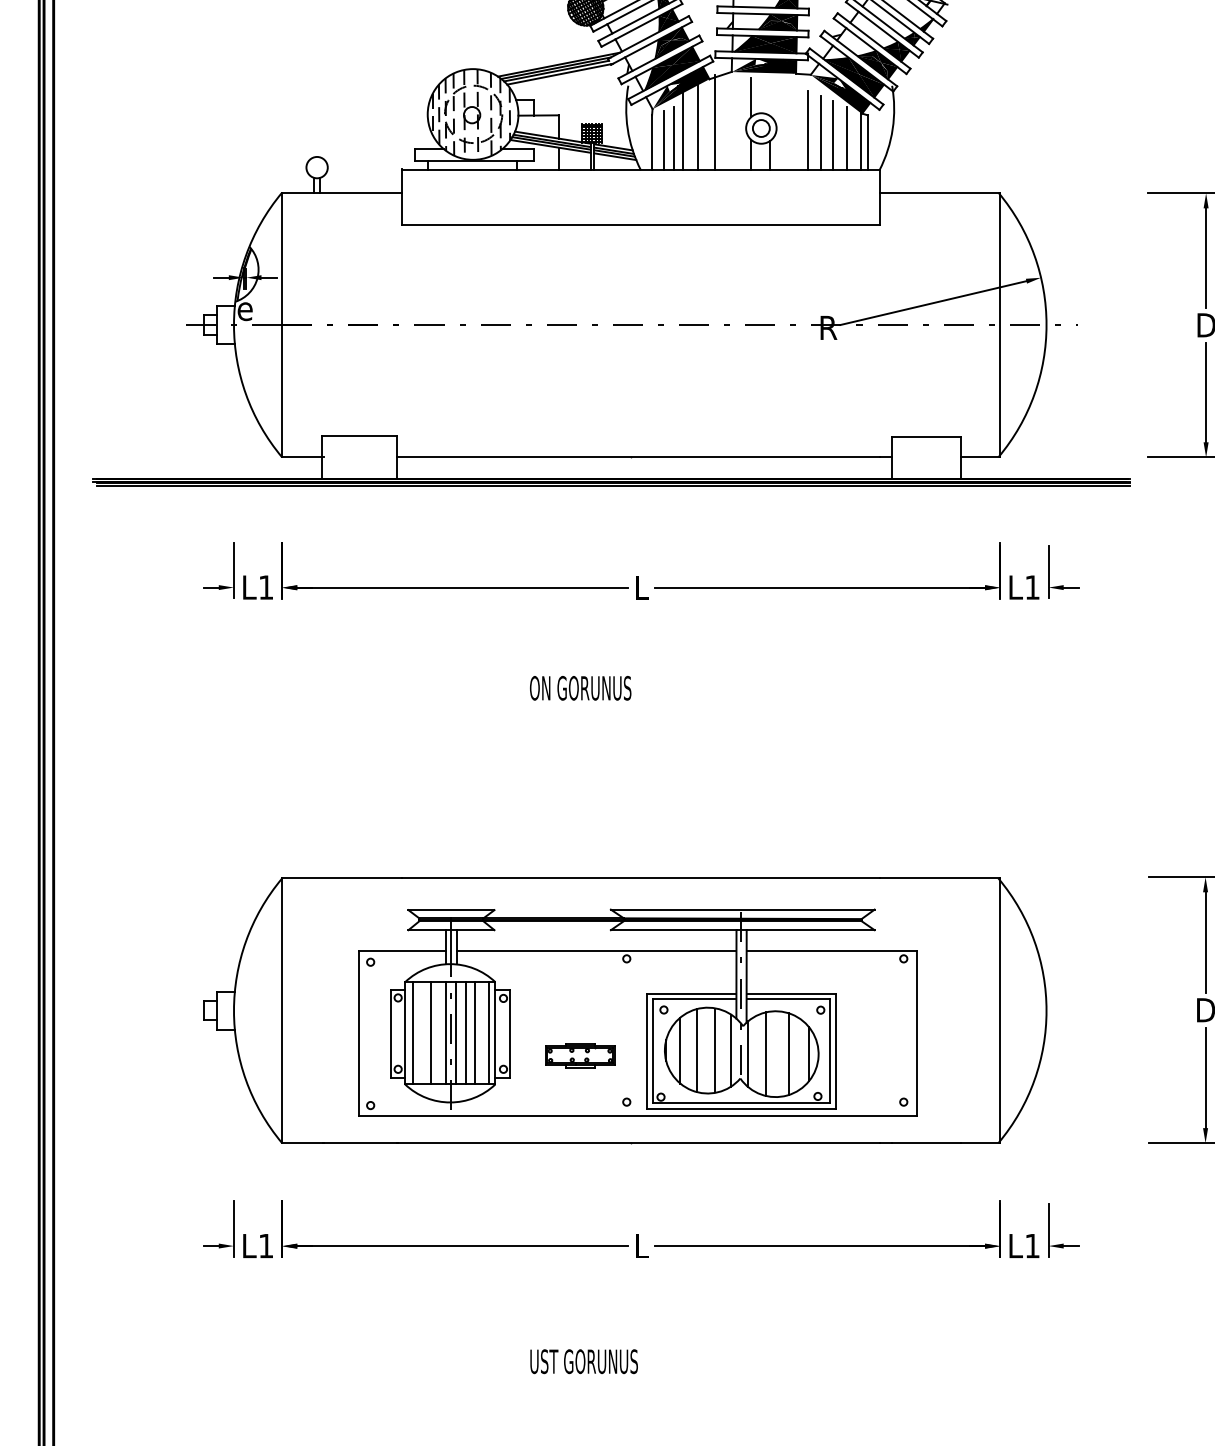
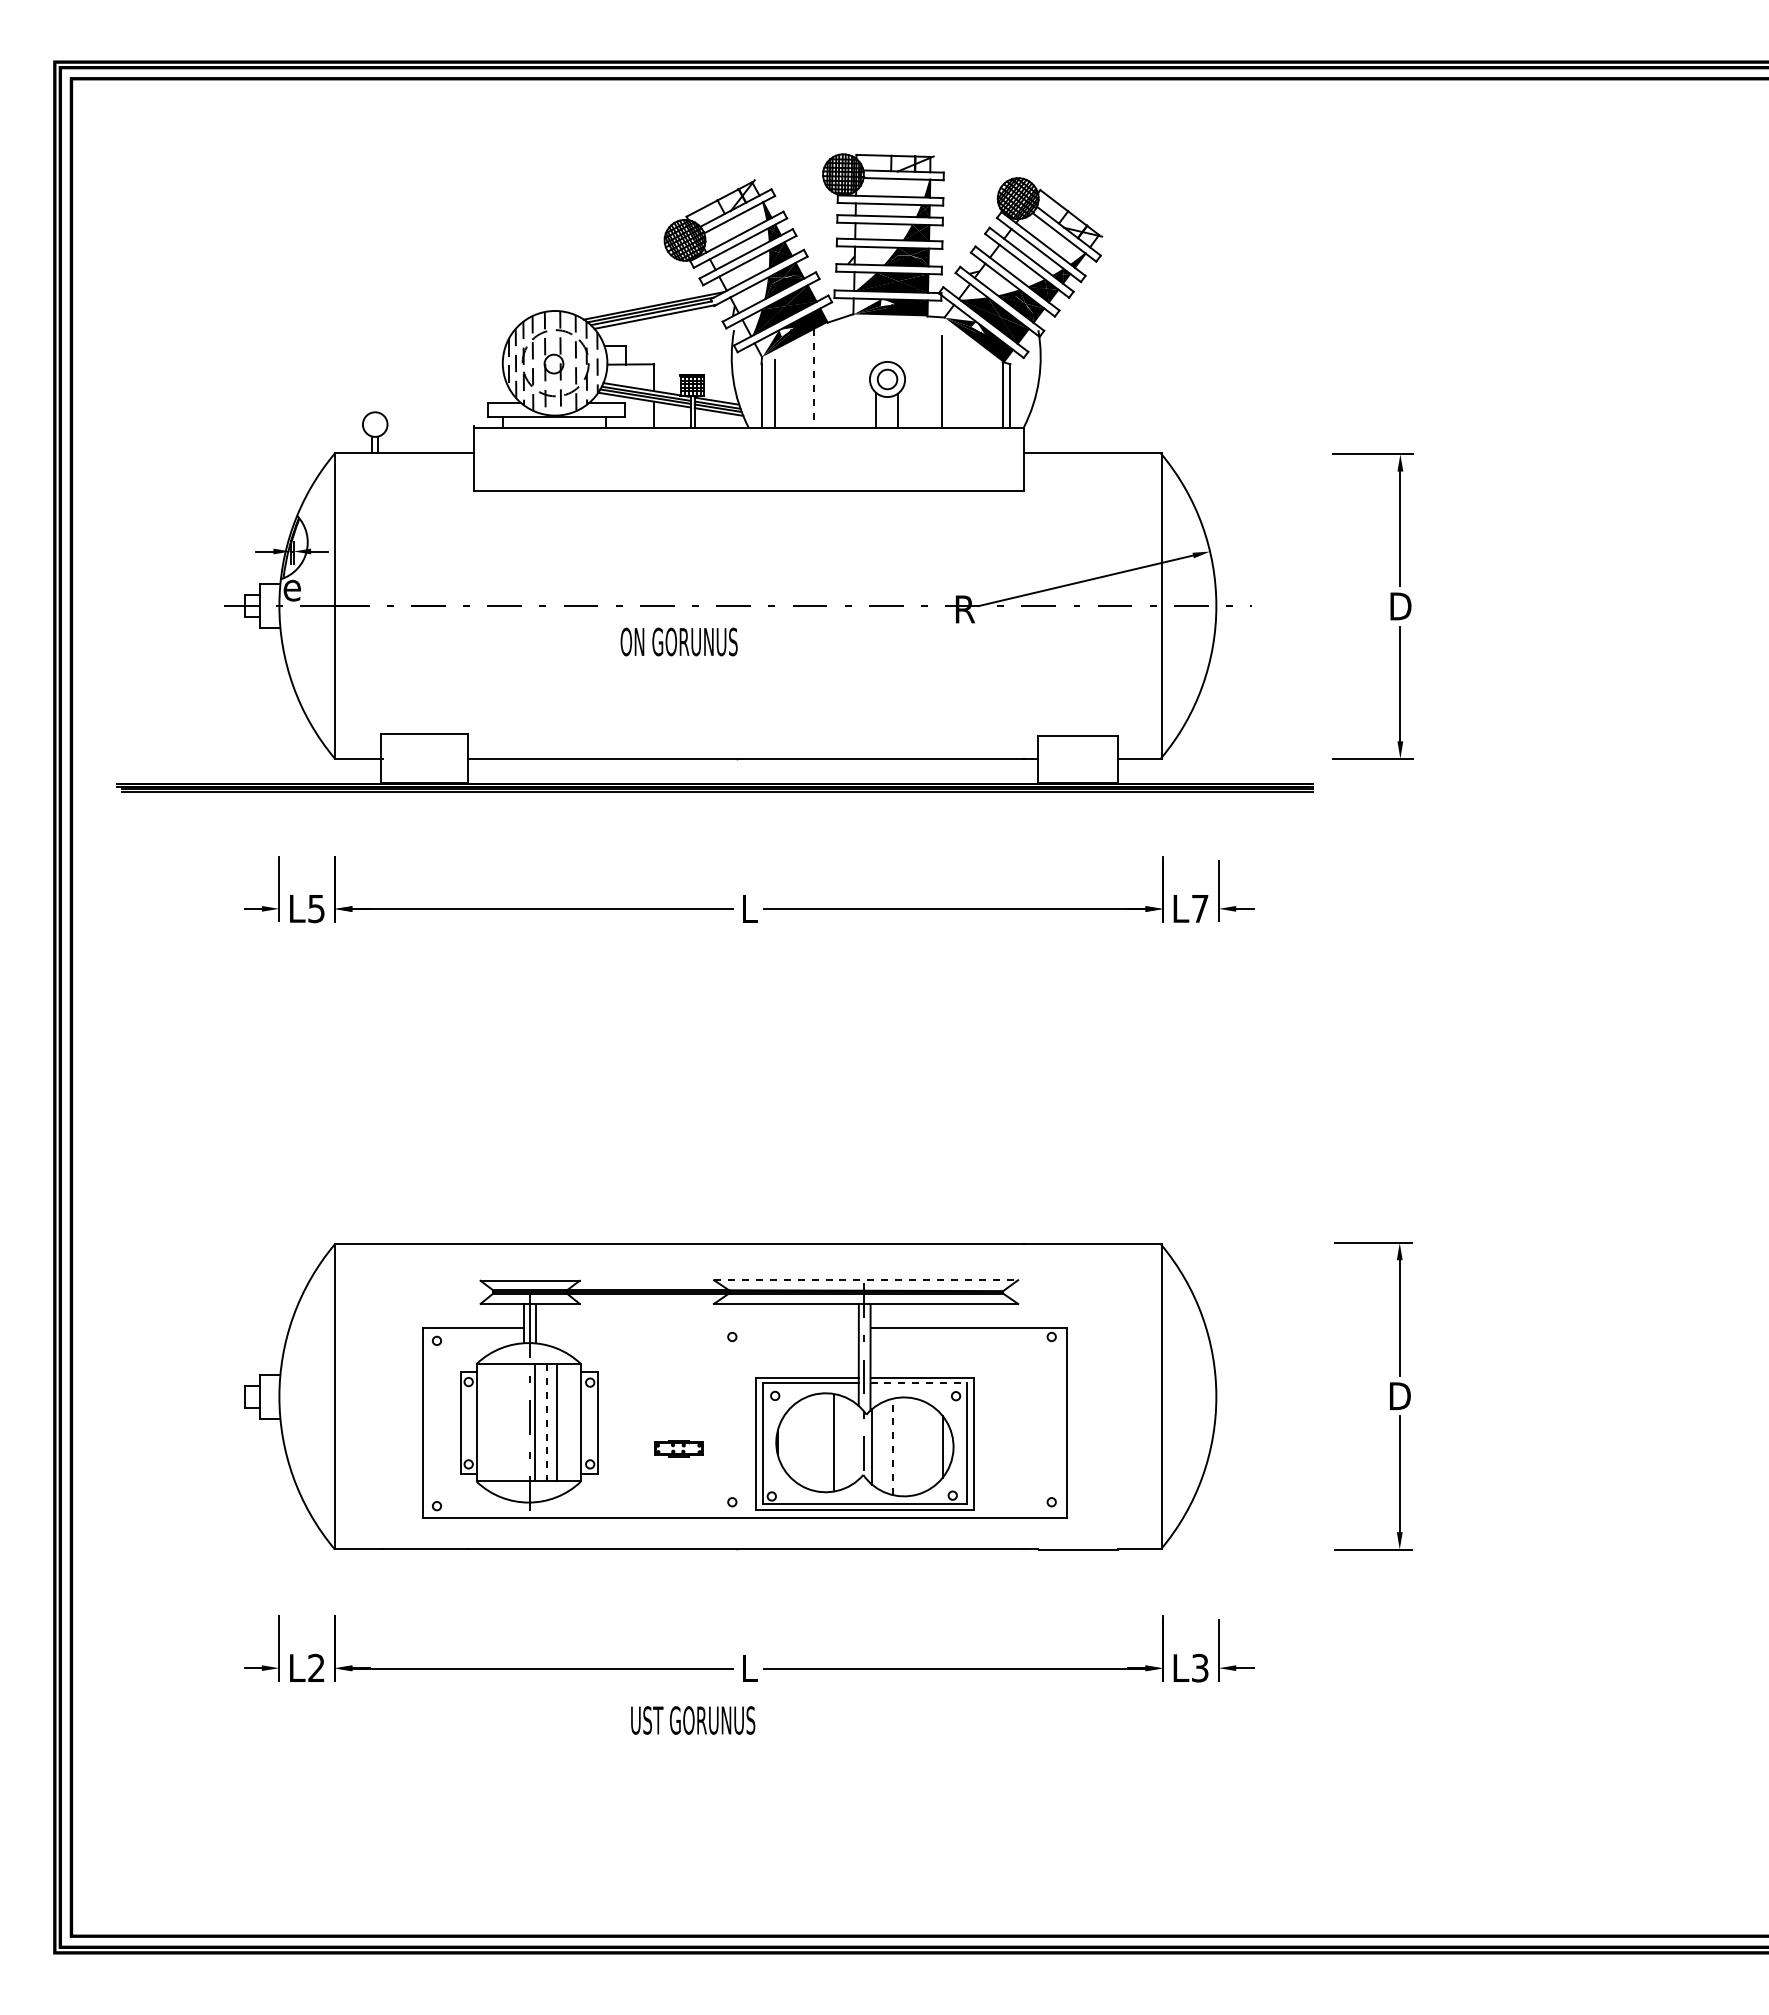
line: (751, 97) -> (876, 343), removed
line: (715, 122) -> (834, 372), removed
line: (697, 127) -> (813, 378), solid -> dashed
line: (683, 131) -> (797, 382), removed
line: (821, 132) -> (956, 384), removed
line: (833, 135) -> (970, 387), removed
line: (674, 138) -> (787, 390), removed
line: (847, 138) -> (986, 391), removed
text: (1032, 587) -> (1200, 908), L1 -> L7
text: (266, 588) -> (316, 909), L1 -> L5
text: (580, 687) -> (678, 641), moved
line: (743, 909) -> (866, 1280), solid -> dashed
line: (596, 950) -> (697, 1327), removed
line: (789, 998) -> (919, 1382), solid -> dashed
line: (412, 1033) -> (485, 1422), removed
line: (430, 1033) -> (506, 1422), removed
line: (446, 1033) -> (524, 1422), removed
line: (466, 1033) -> (547, 1422), solid -> dashed
line: (489, 1033) -> (573, 1422), removed
line: (680, 1050) -> (794, 1442), removed
line: (697, 1050) -> (813, 1442), removed
line: (730, 1050) -> (852, 1442), removed
line: (766, 1053) -> (893, 1446), solid -> dashed
line: (789, 1053) -> (919, 1446), removed
part: (580, 1055) -> (678, 1448), size x0.6
text: (266, 1245) -> (316, 1667), L1 -> L2
text: (1032, 1245) -> (1200, 1667), L1 -> L3
text: (584, 1361) -> (693, 1720), moved

